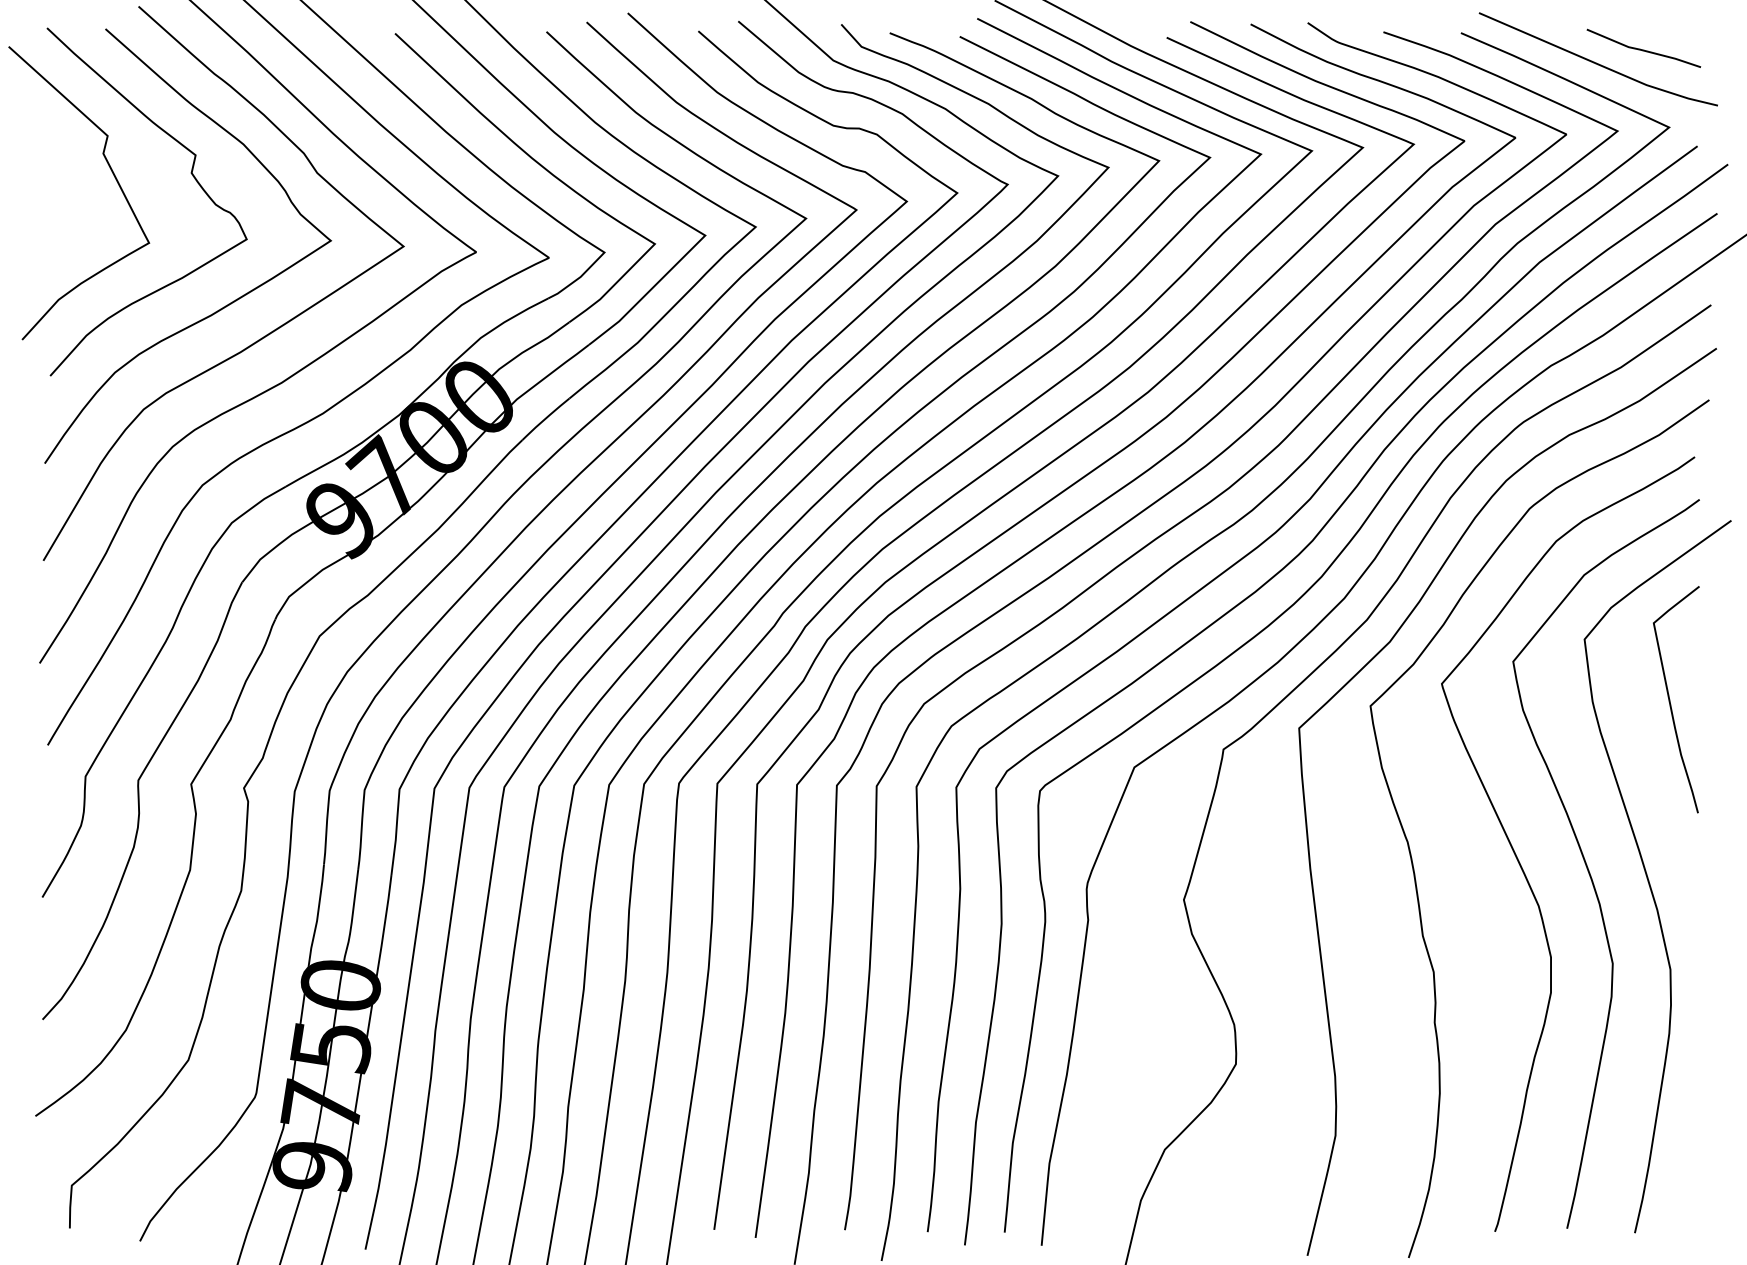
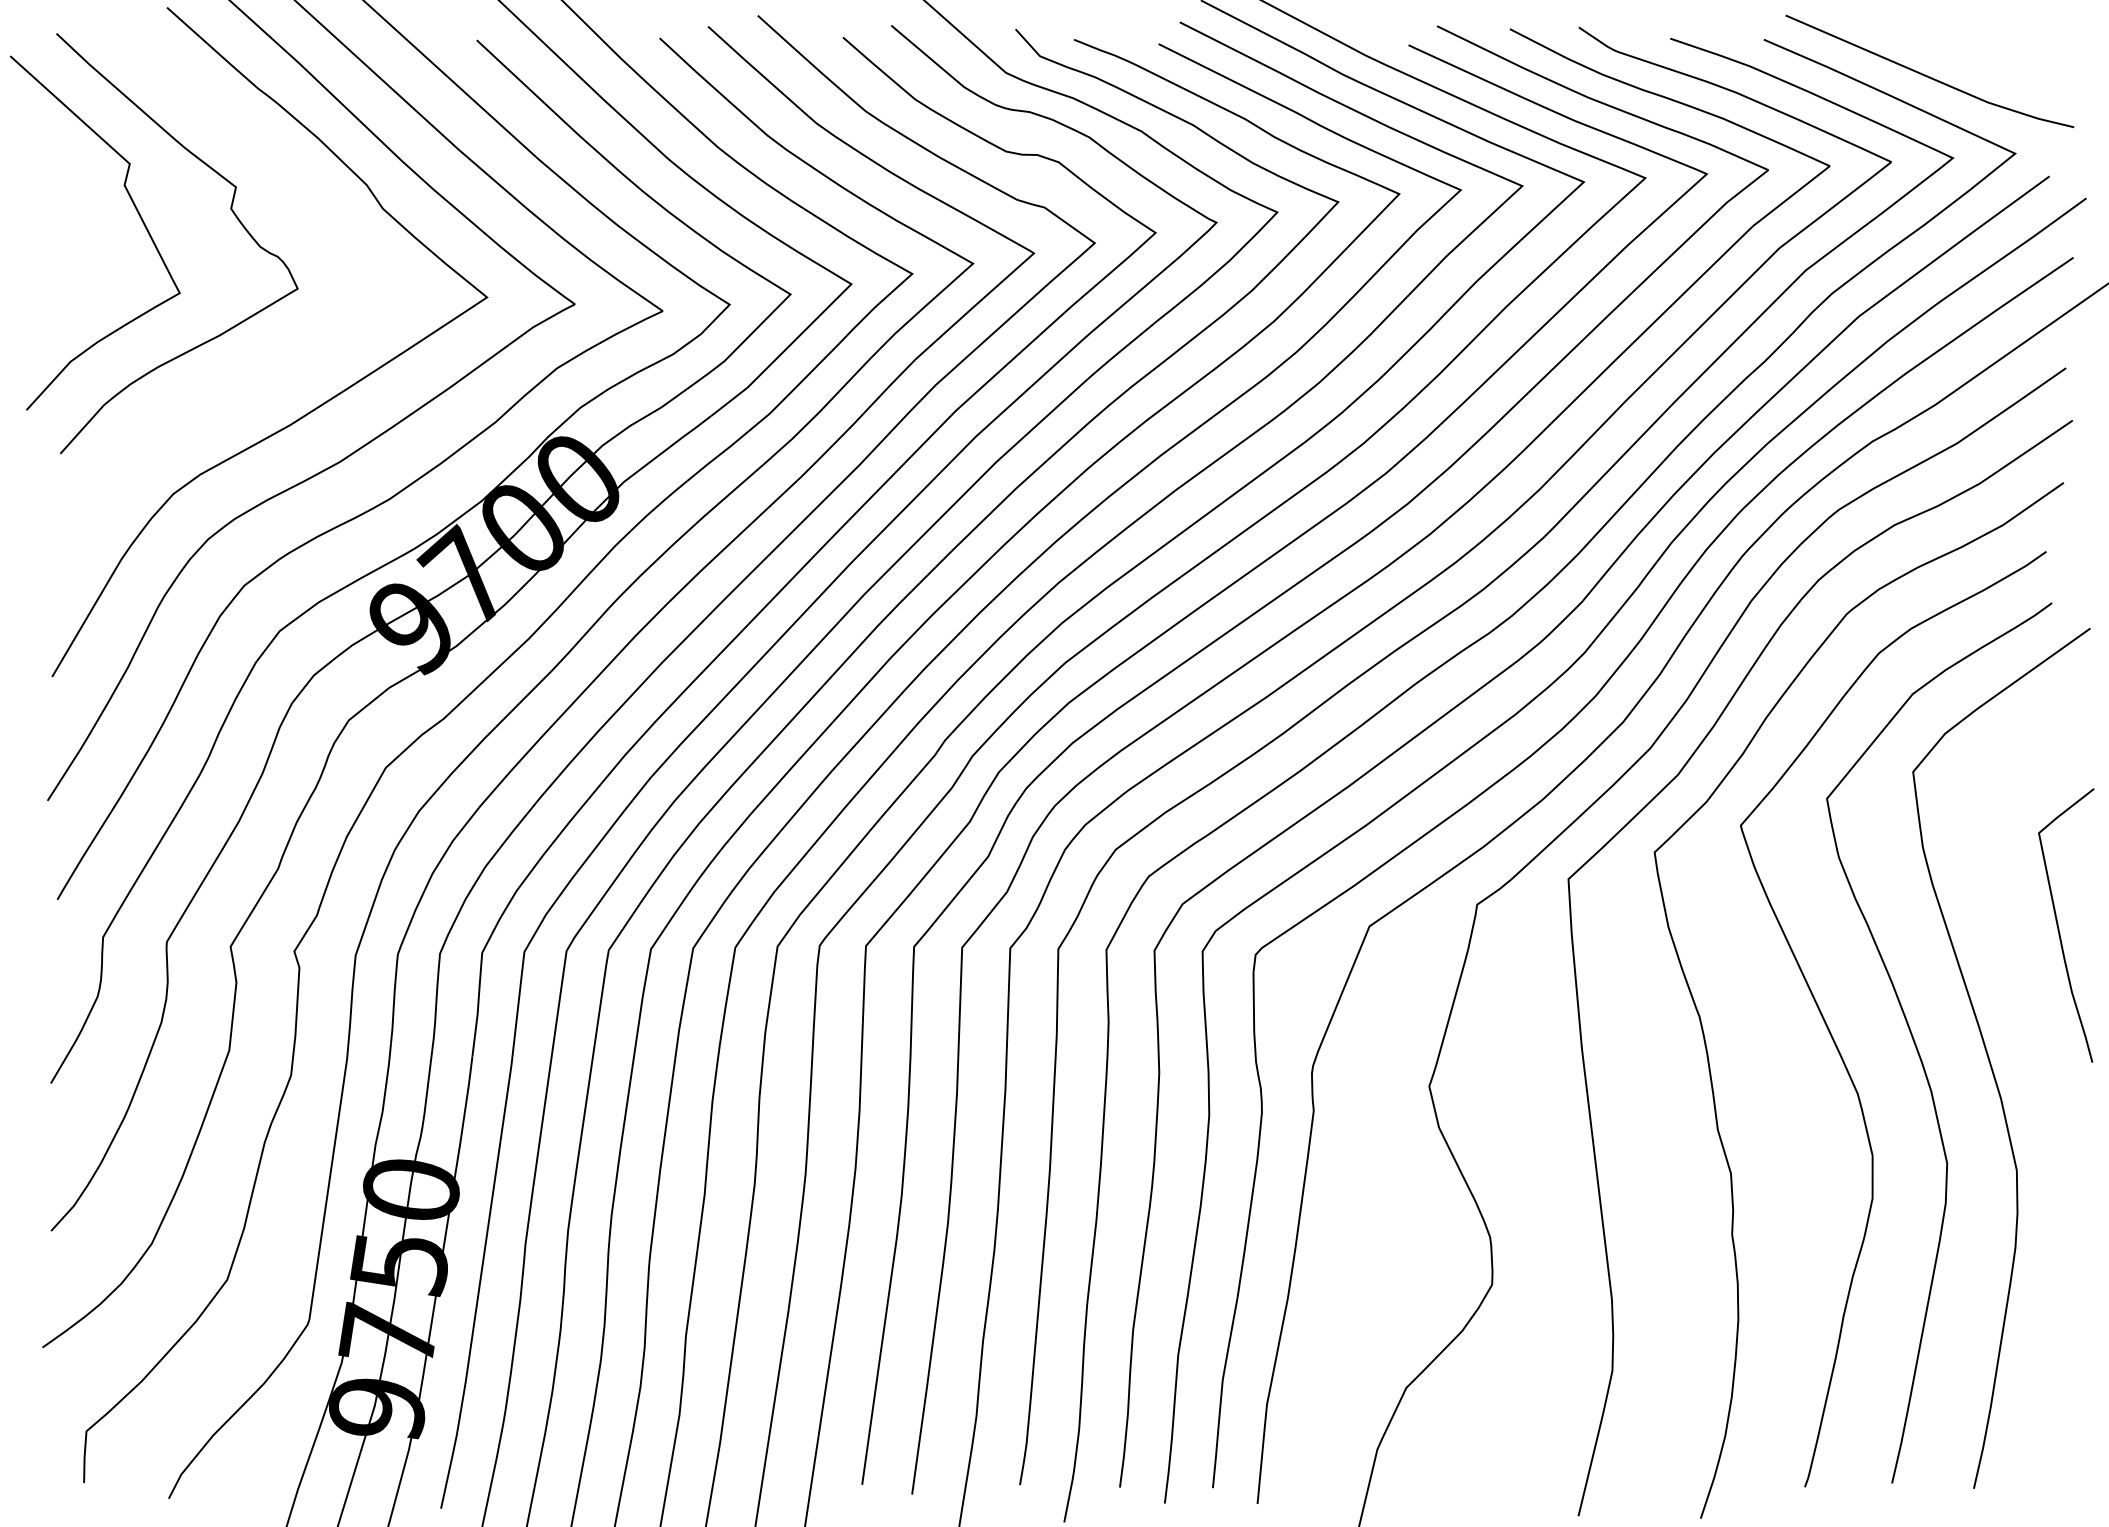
line: (1643, 49) -> (1984, 59), removed
curve: (223, 306) -> (269, 369), removed
curve: (1670, 699) -> (2059, 925), moved

